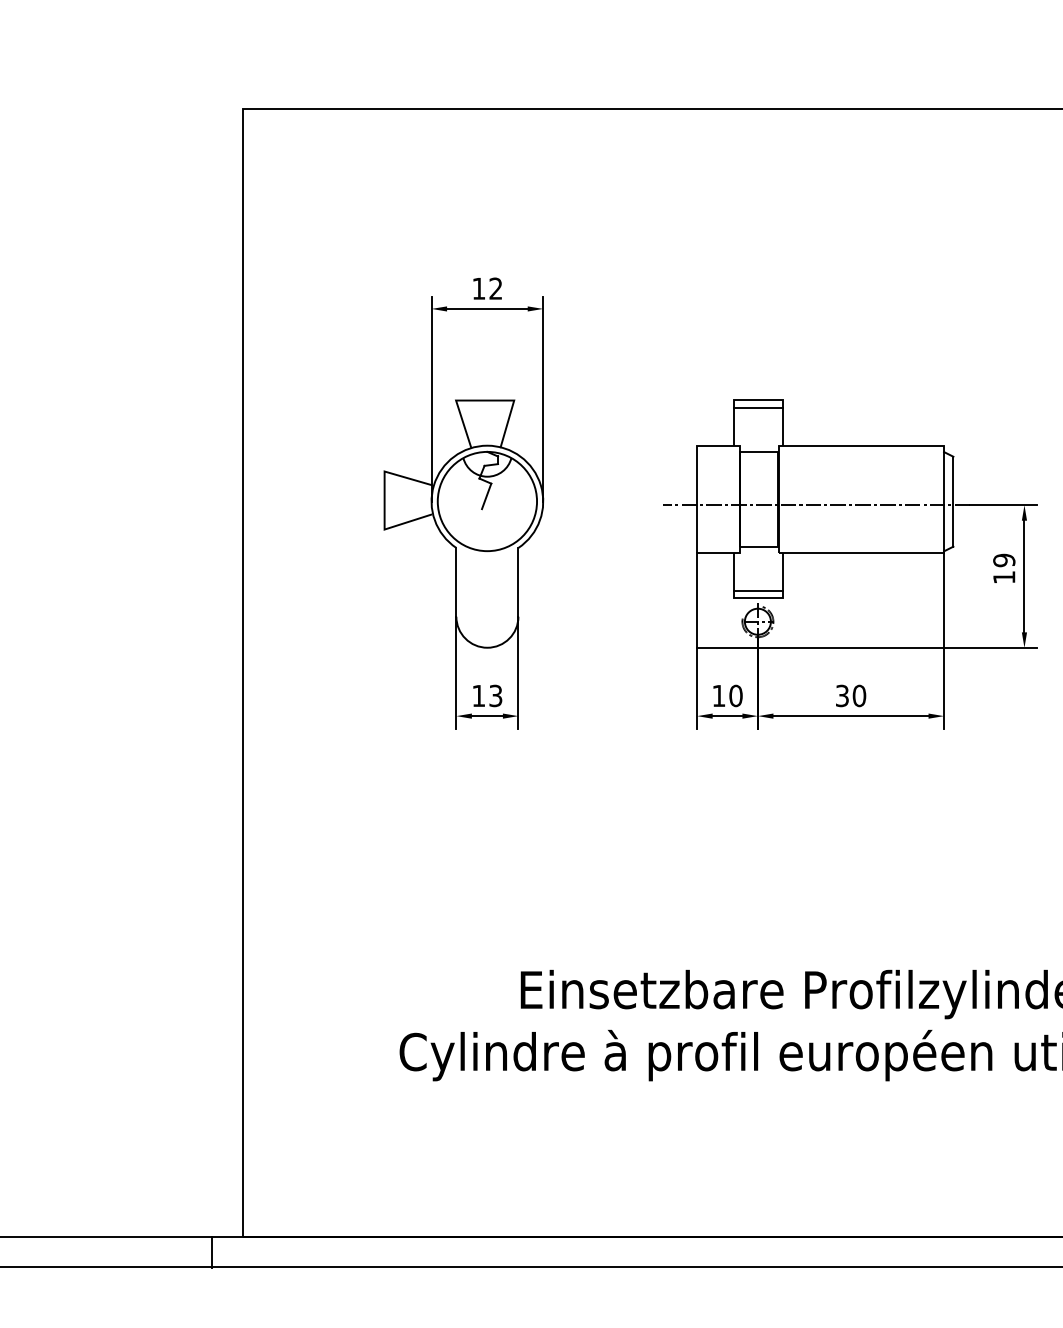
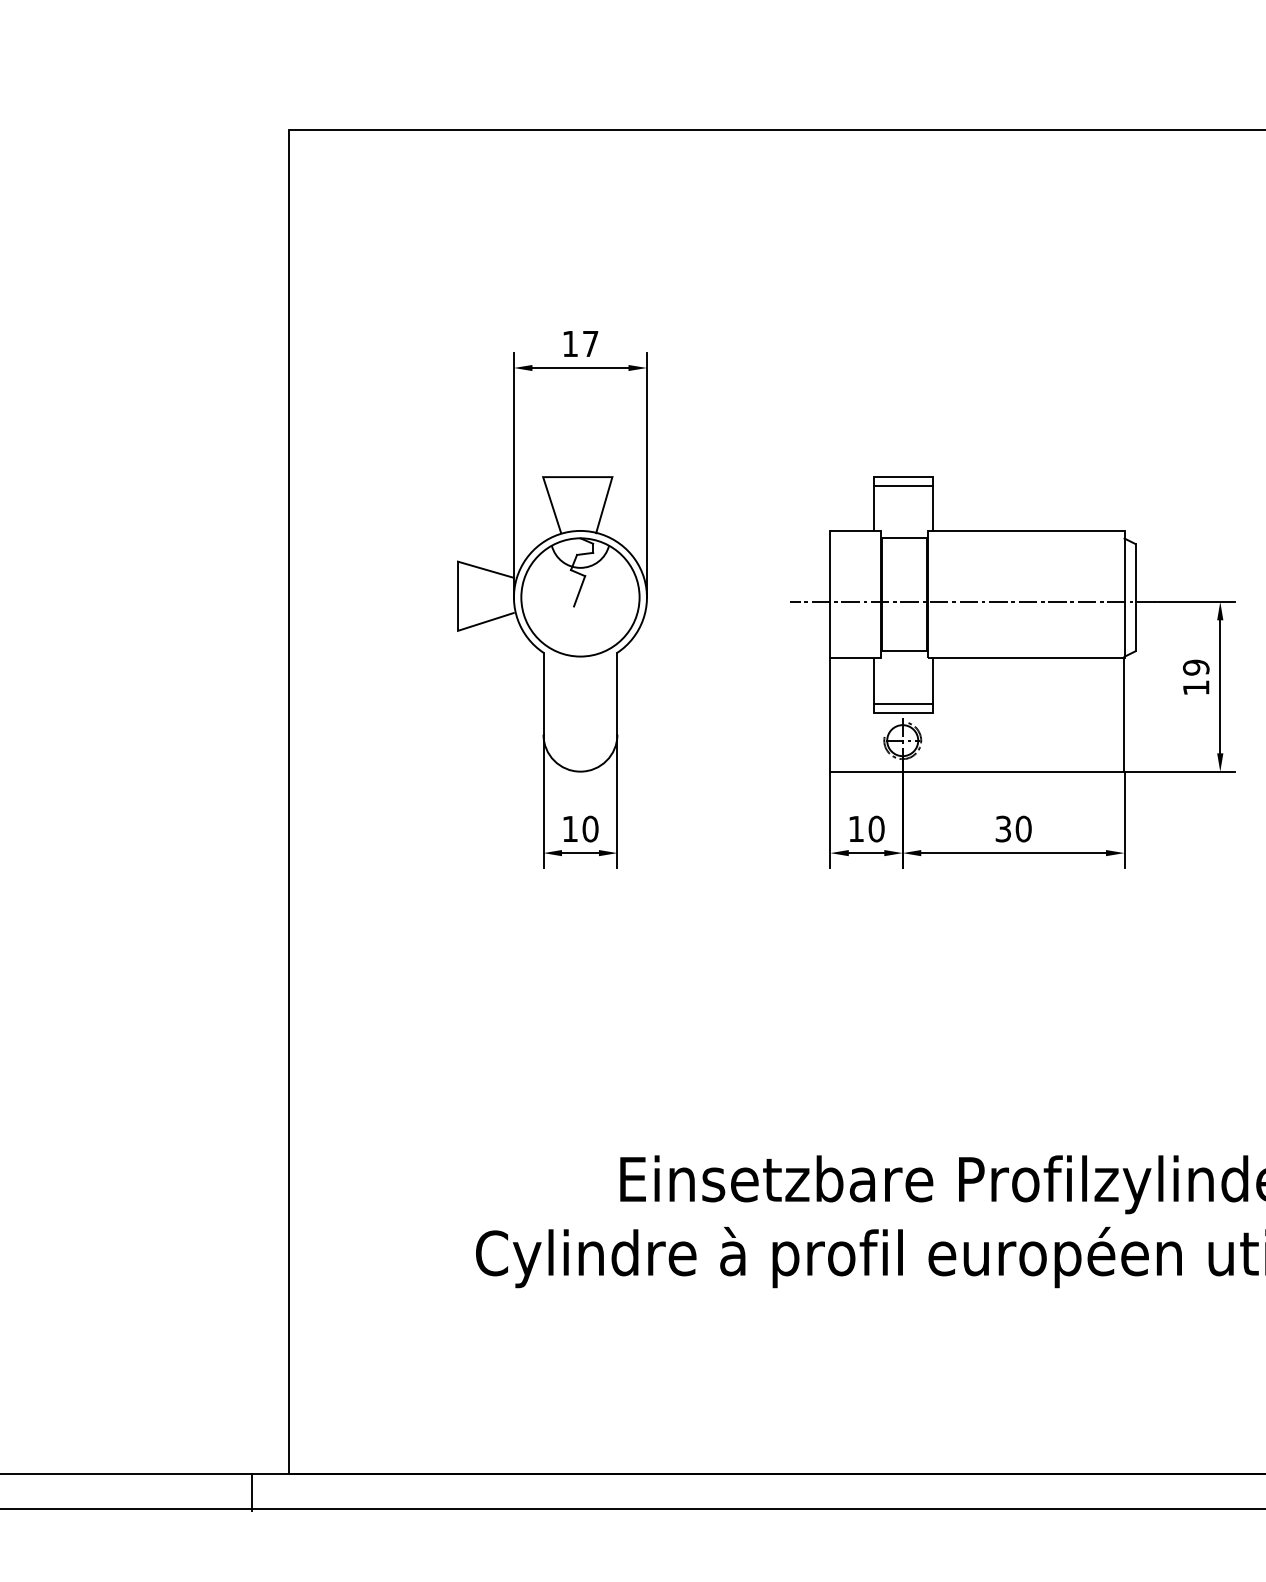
text: (495, 288) -> (590, 343), 12 -> 17
text: (495, 695) -> (590, 828), 13 -> 10

